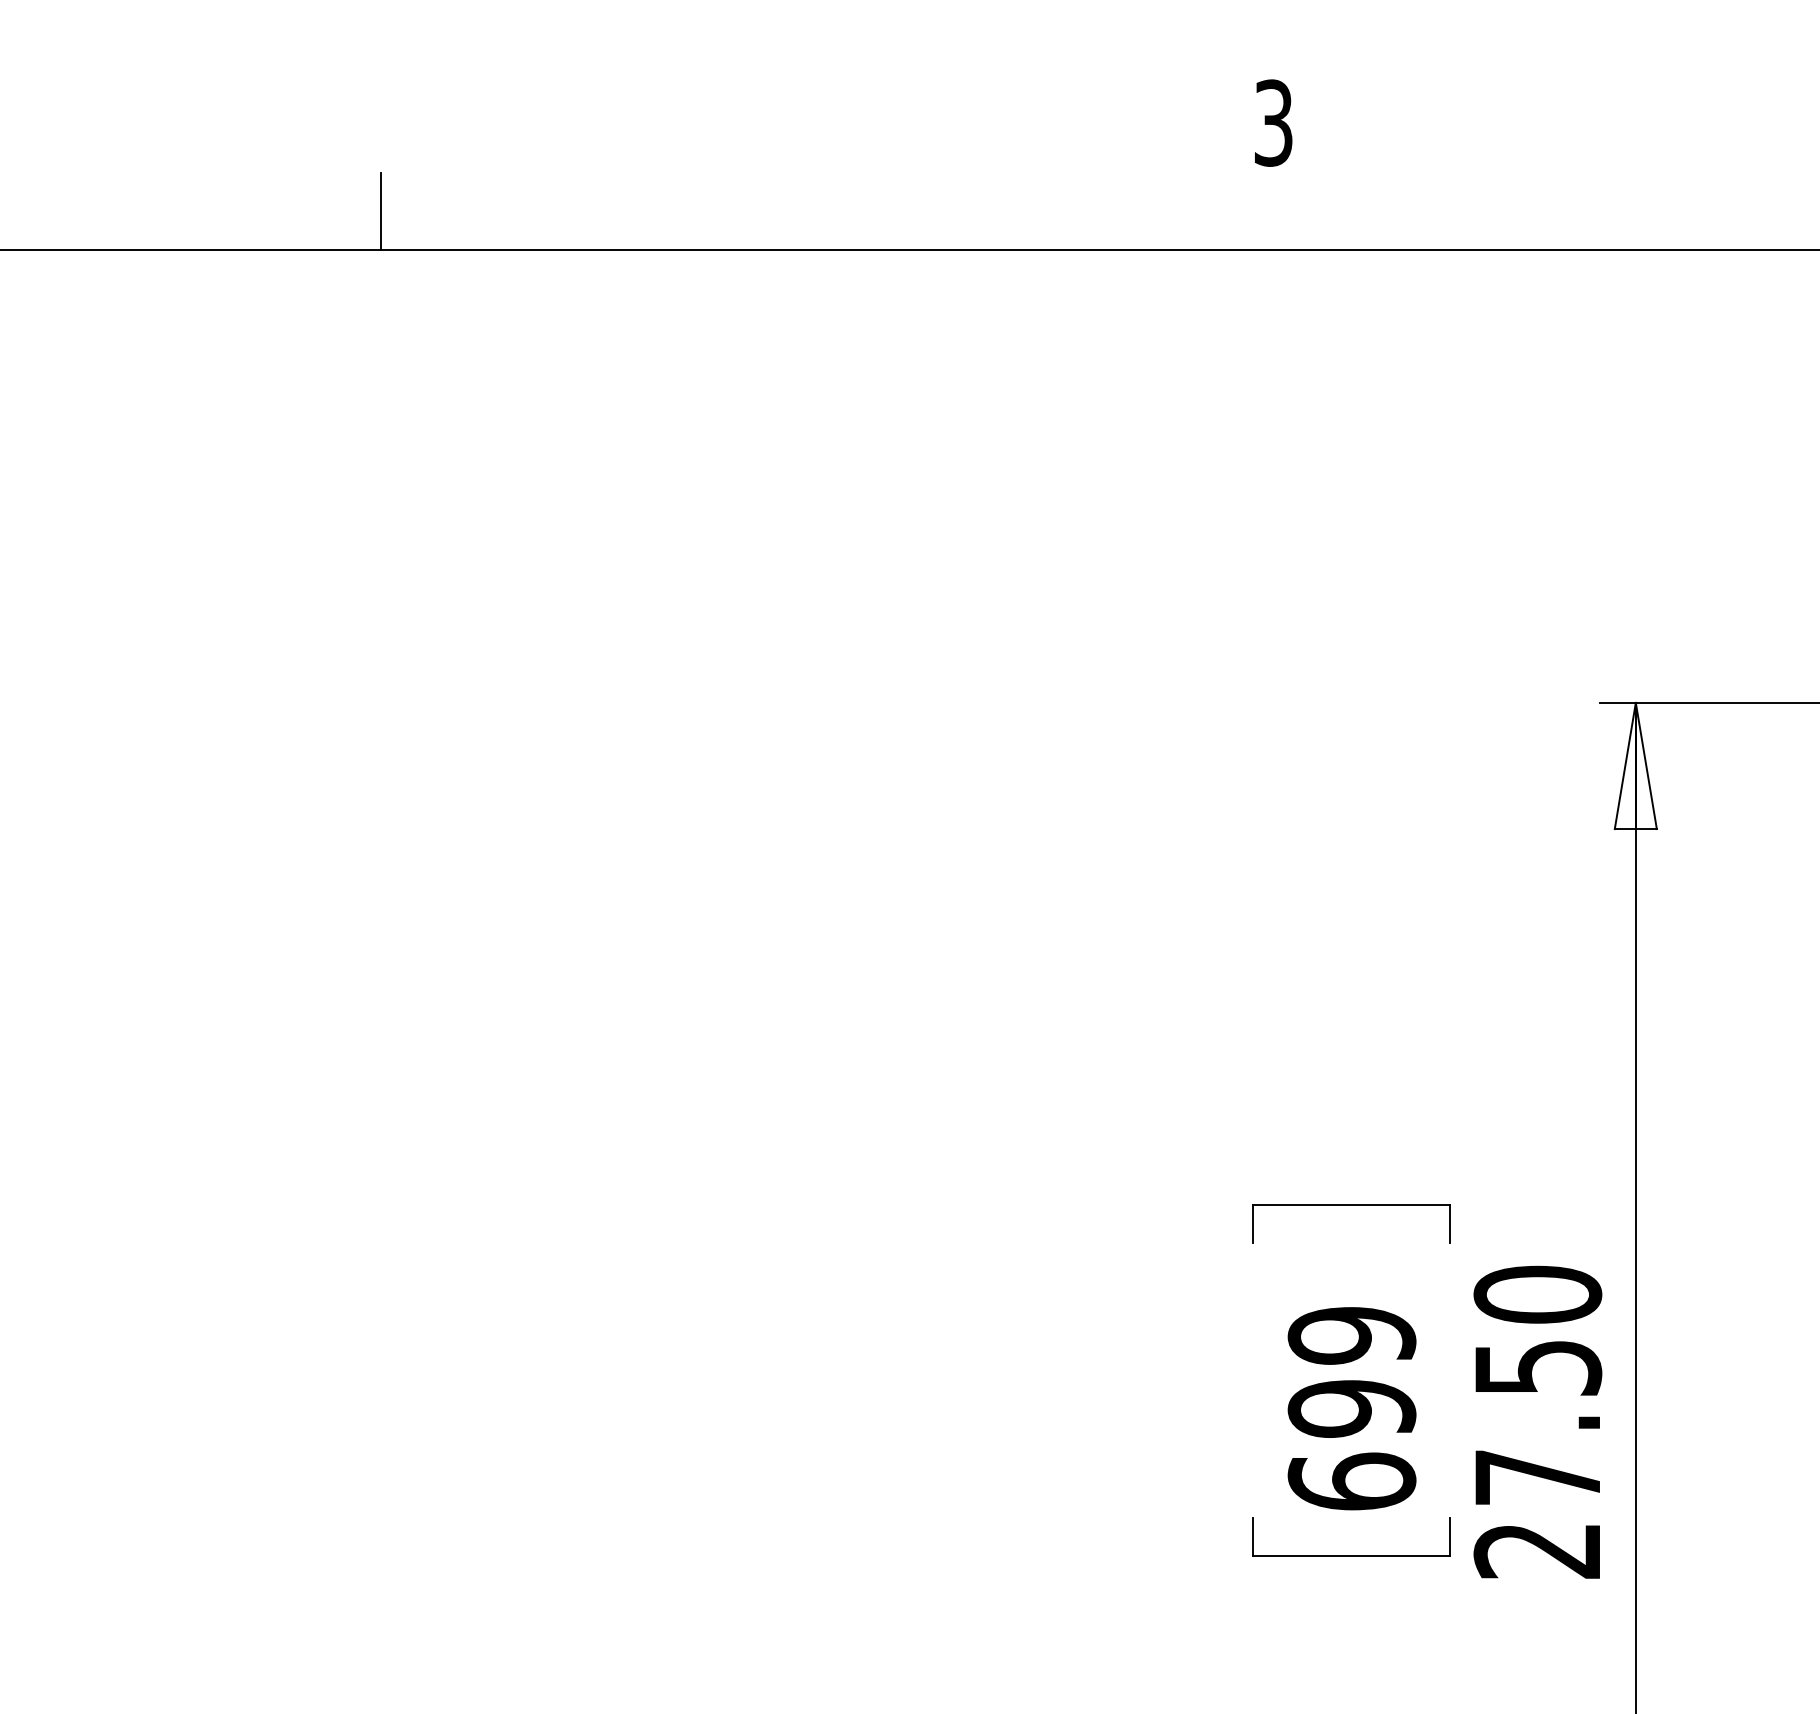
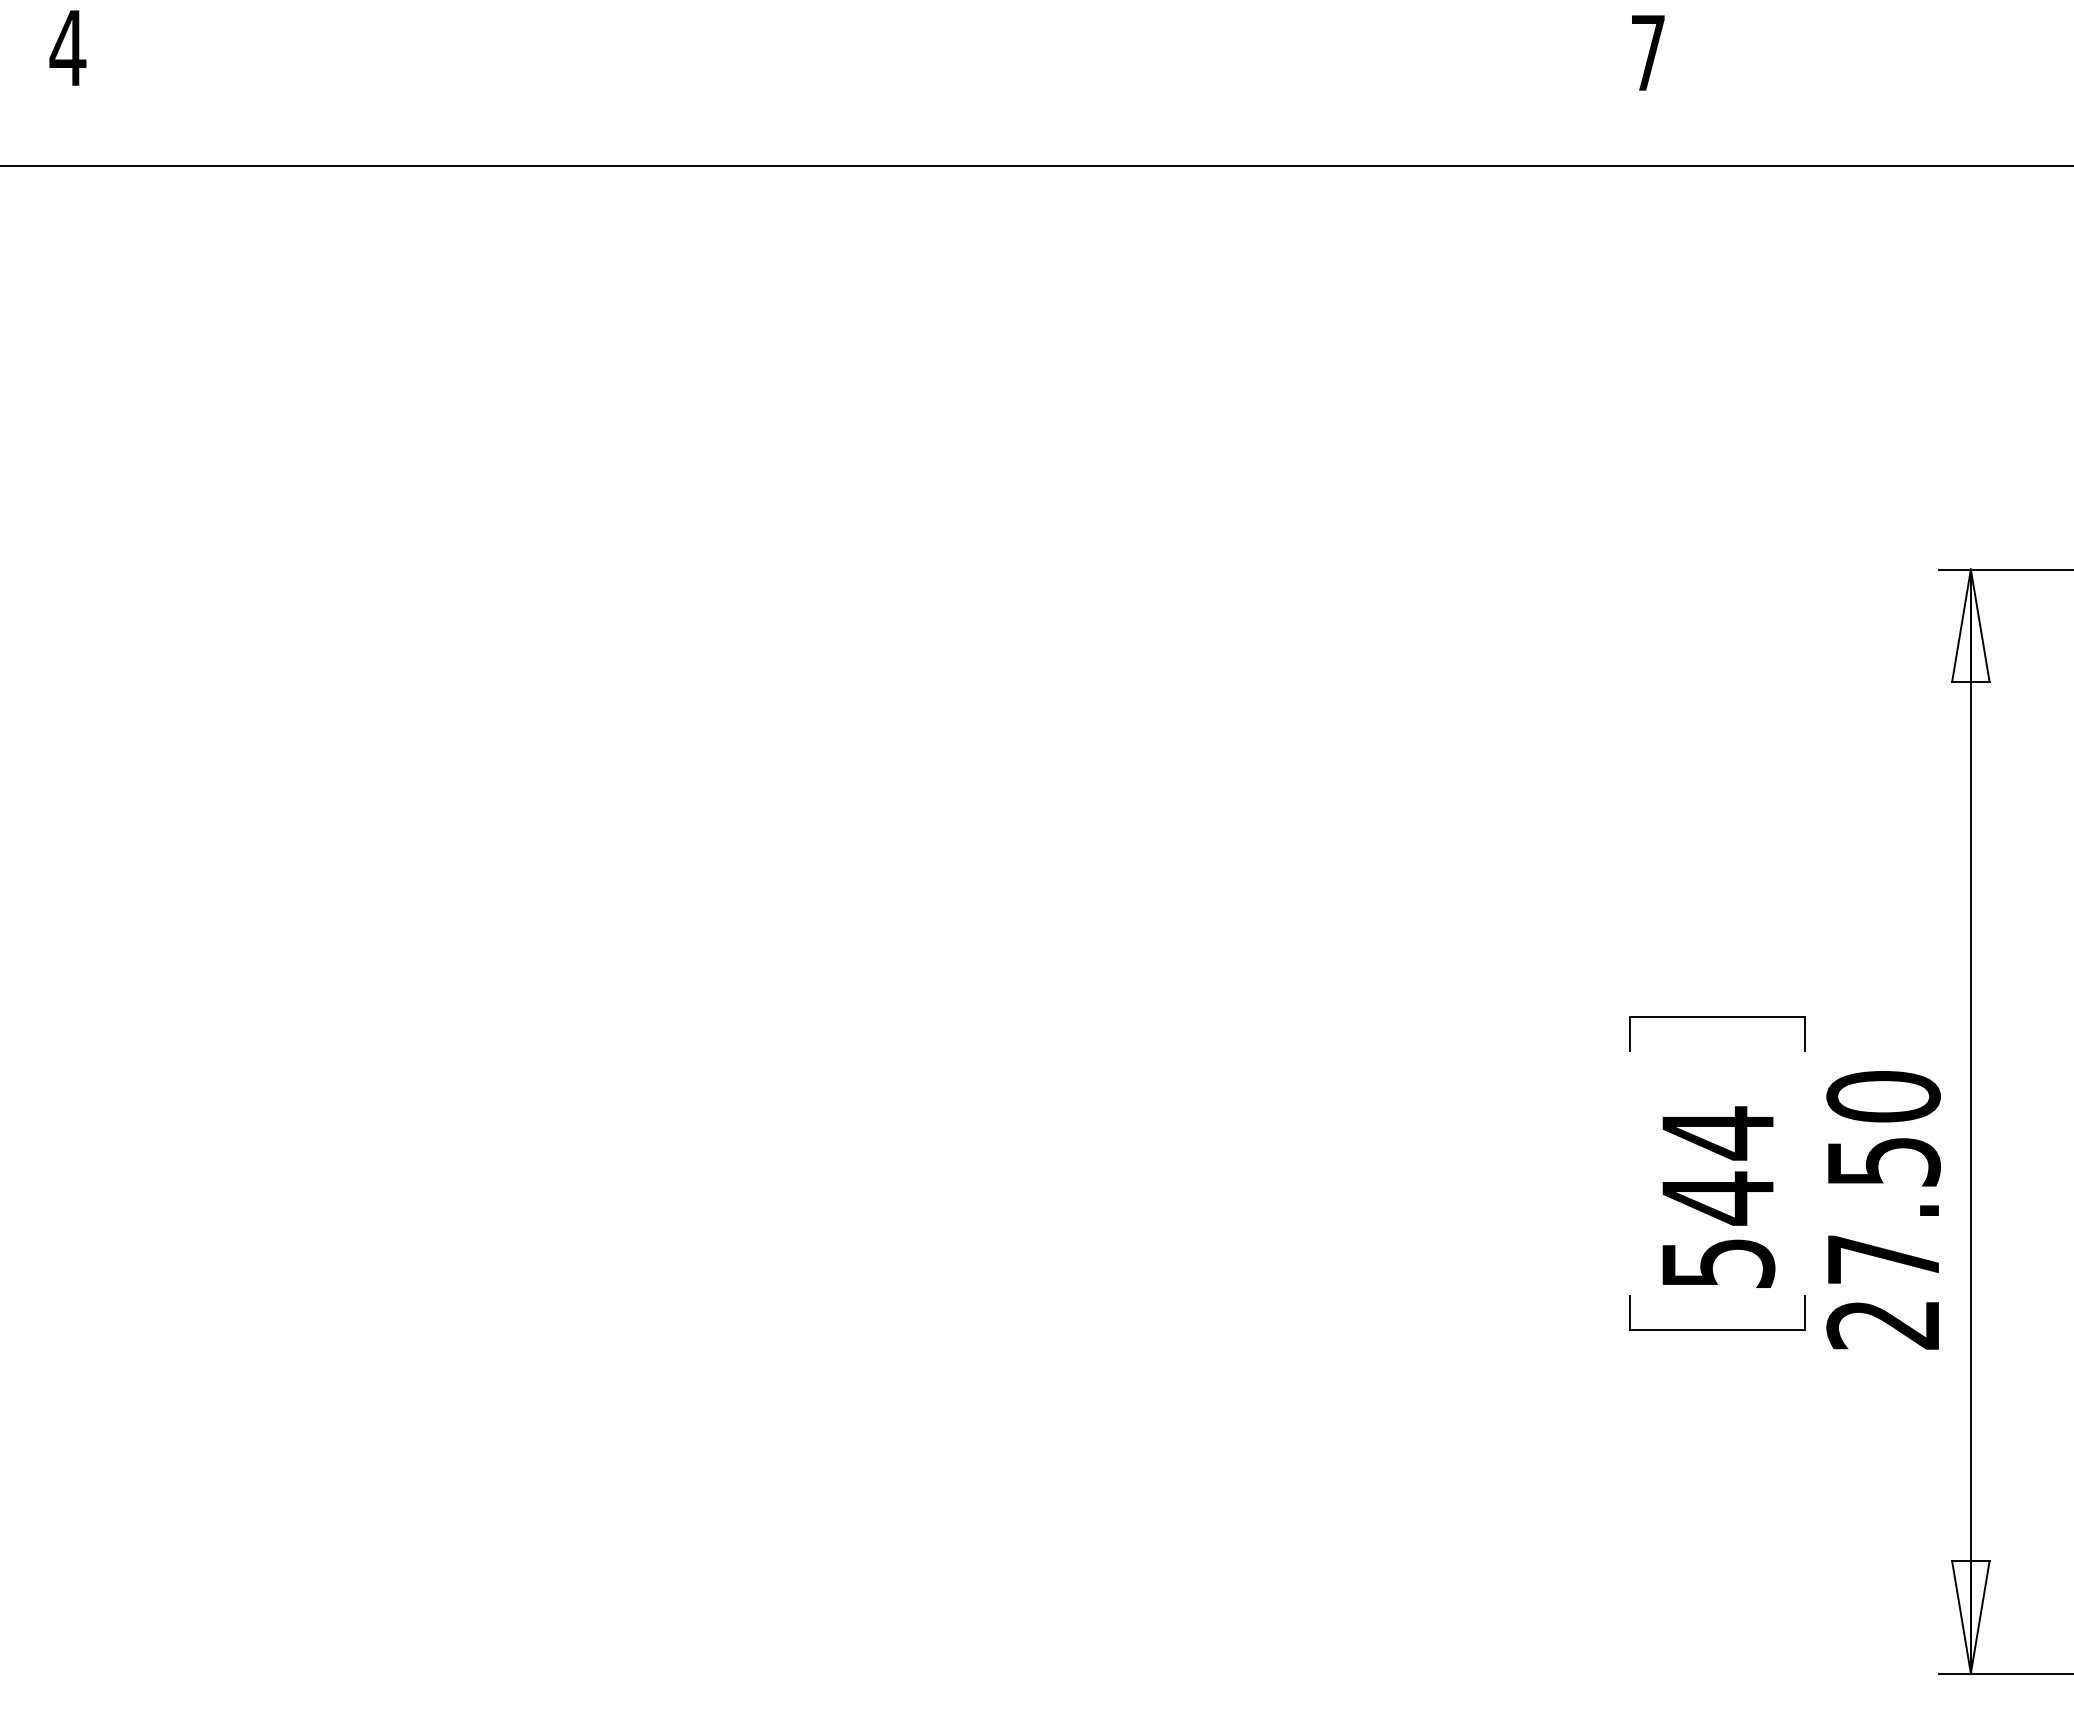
text: (1272, 123) -> (1647, 53), 3 -> 7
line: (381, 211) -> (853, 131), removed
text: (1351, 1407) -> (1717, 1197), 699 -> 544

